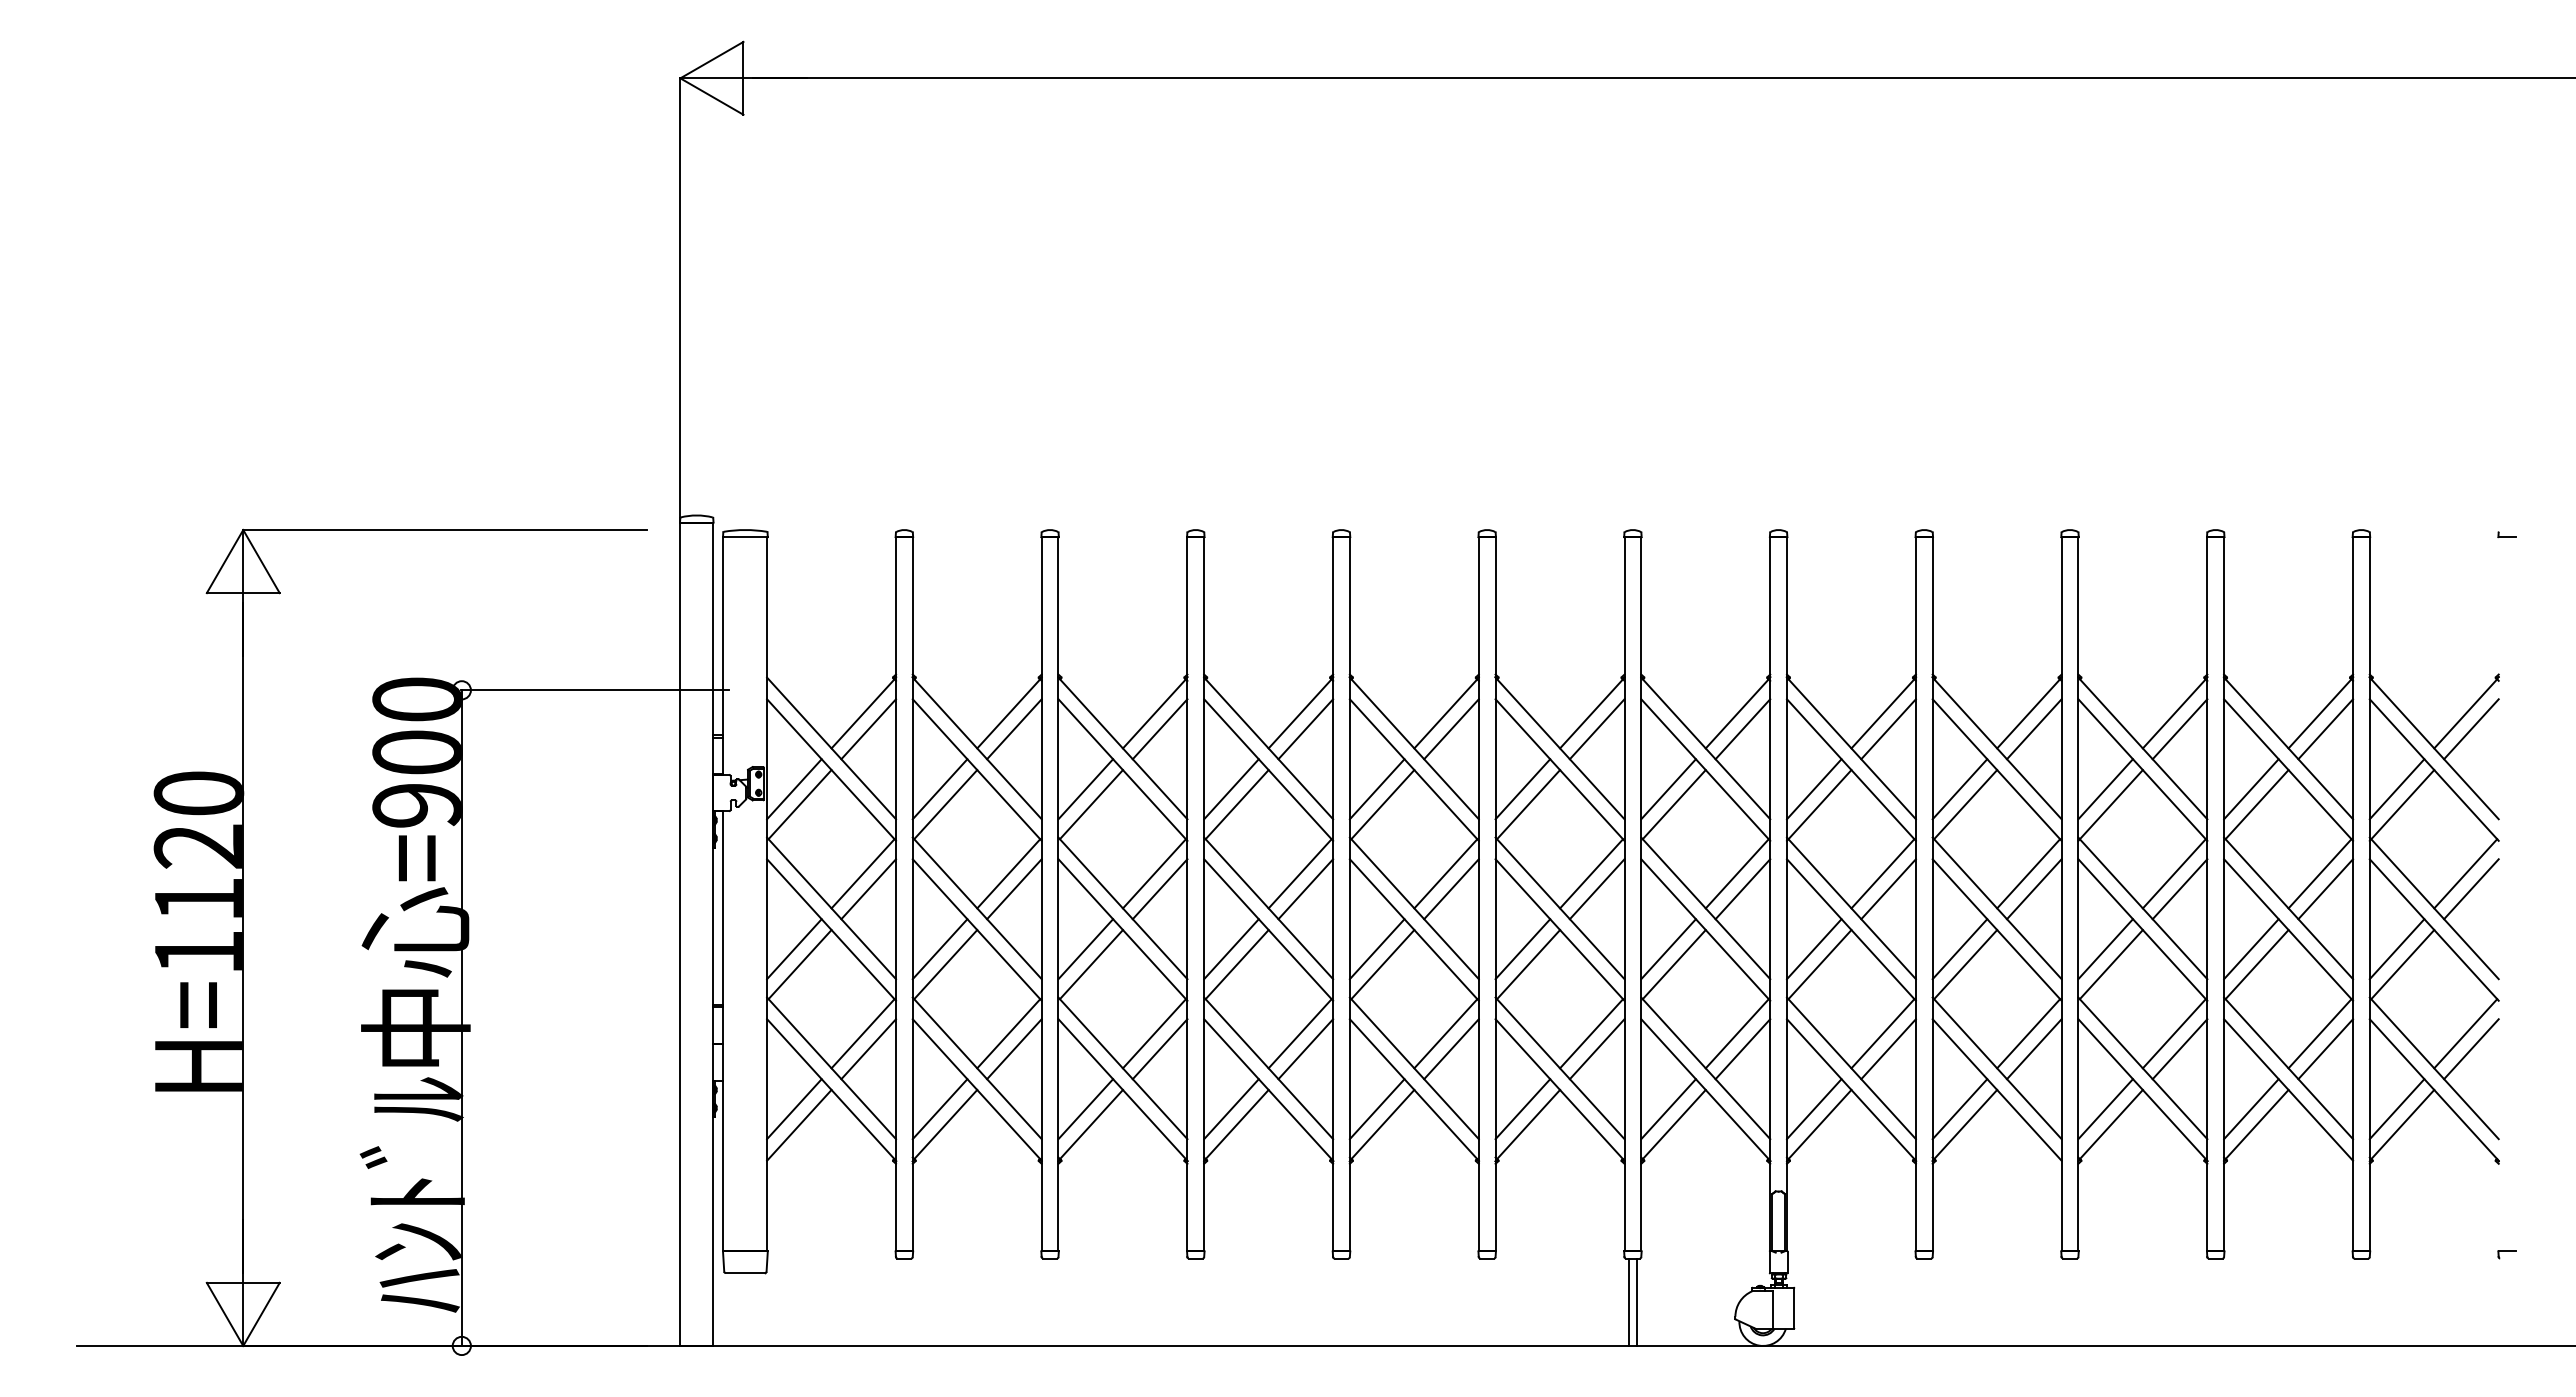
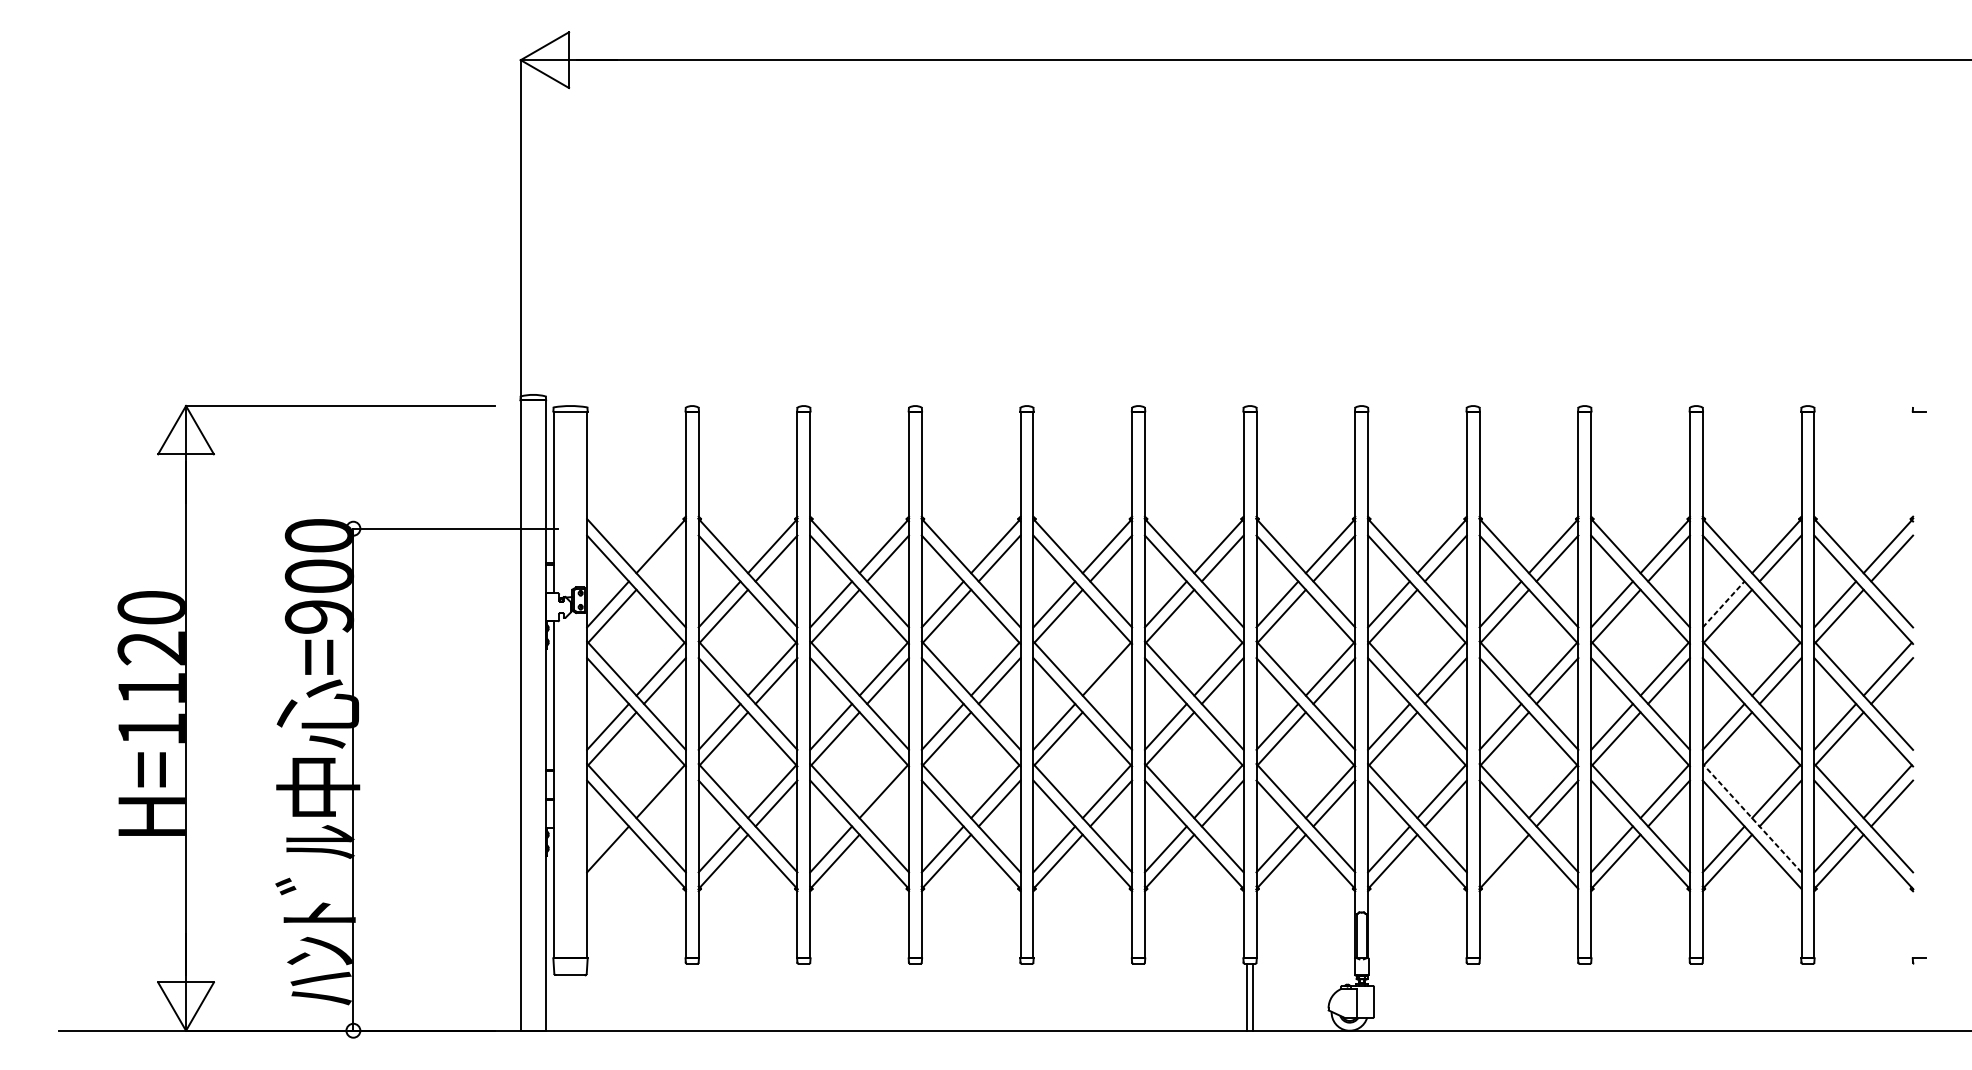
line: (868, 729) -> (664, 558), removed
line: (2251, 789) -> (1723, 604), solid -> dashed
line: (1451, 889) -> (1111, 681), removed
line: (868, 1049) -> (664, 803), removed
line: (1159, 1049) -> (887, 803), removed
line: (2288, 1068) -> (1752, 818), solid -> dashed
line: (1959, 1109) -> (1500, 849), removed
line: (799, 1124) -> (611, 861), removed

